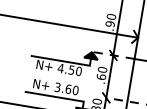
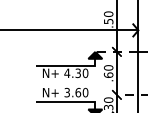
text: (110, 24) -> (108, 21), .90 -> .50
text: (71, 69) -> (77, 72), 4.50 -> 4.30

